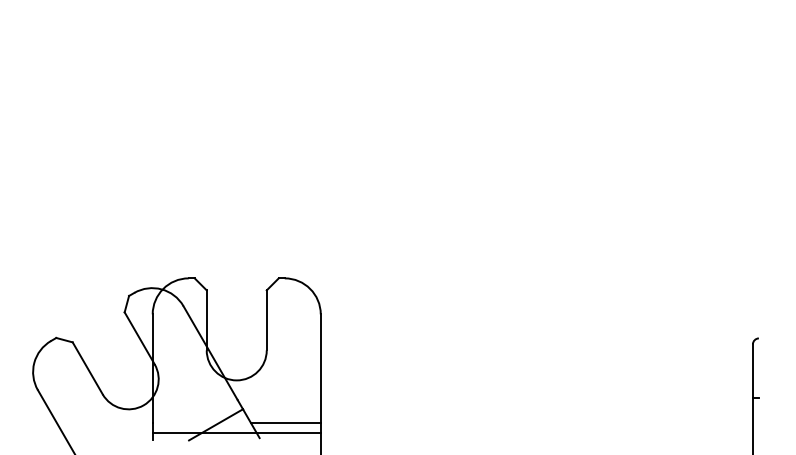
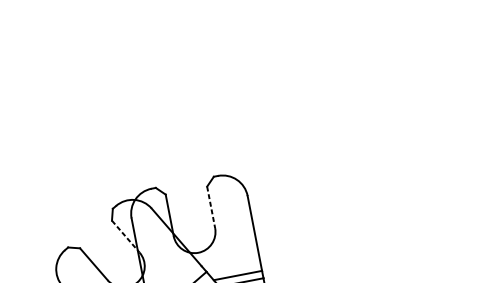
line: (266, 320) -> (210, 207), solid -> dashed
line: (139, 338) -> (125, 236), solid -> dashed

